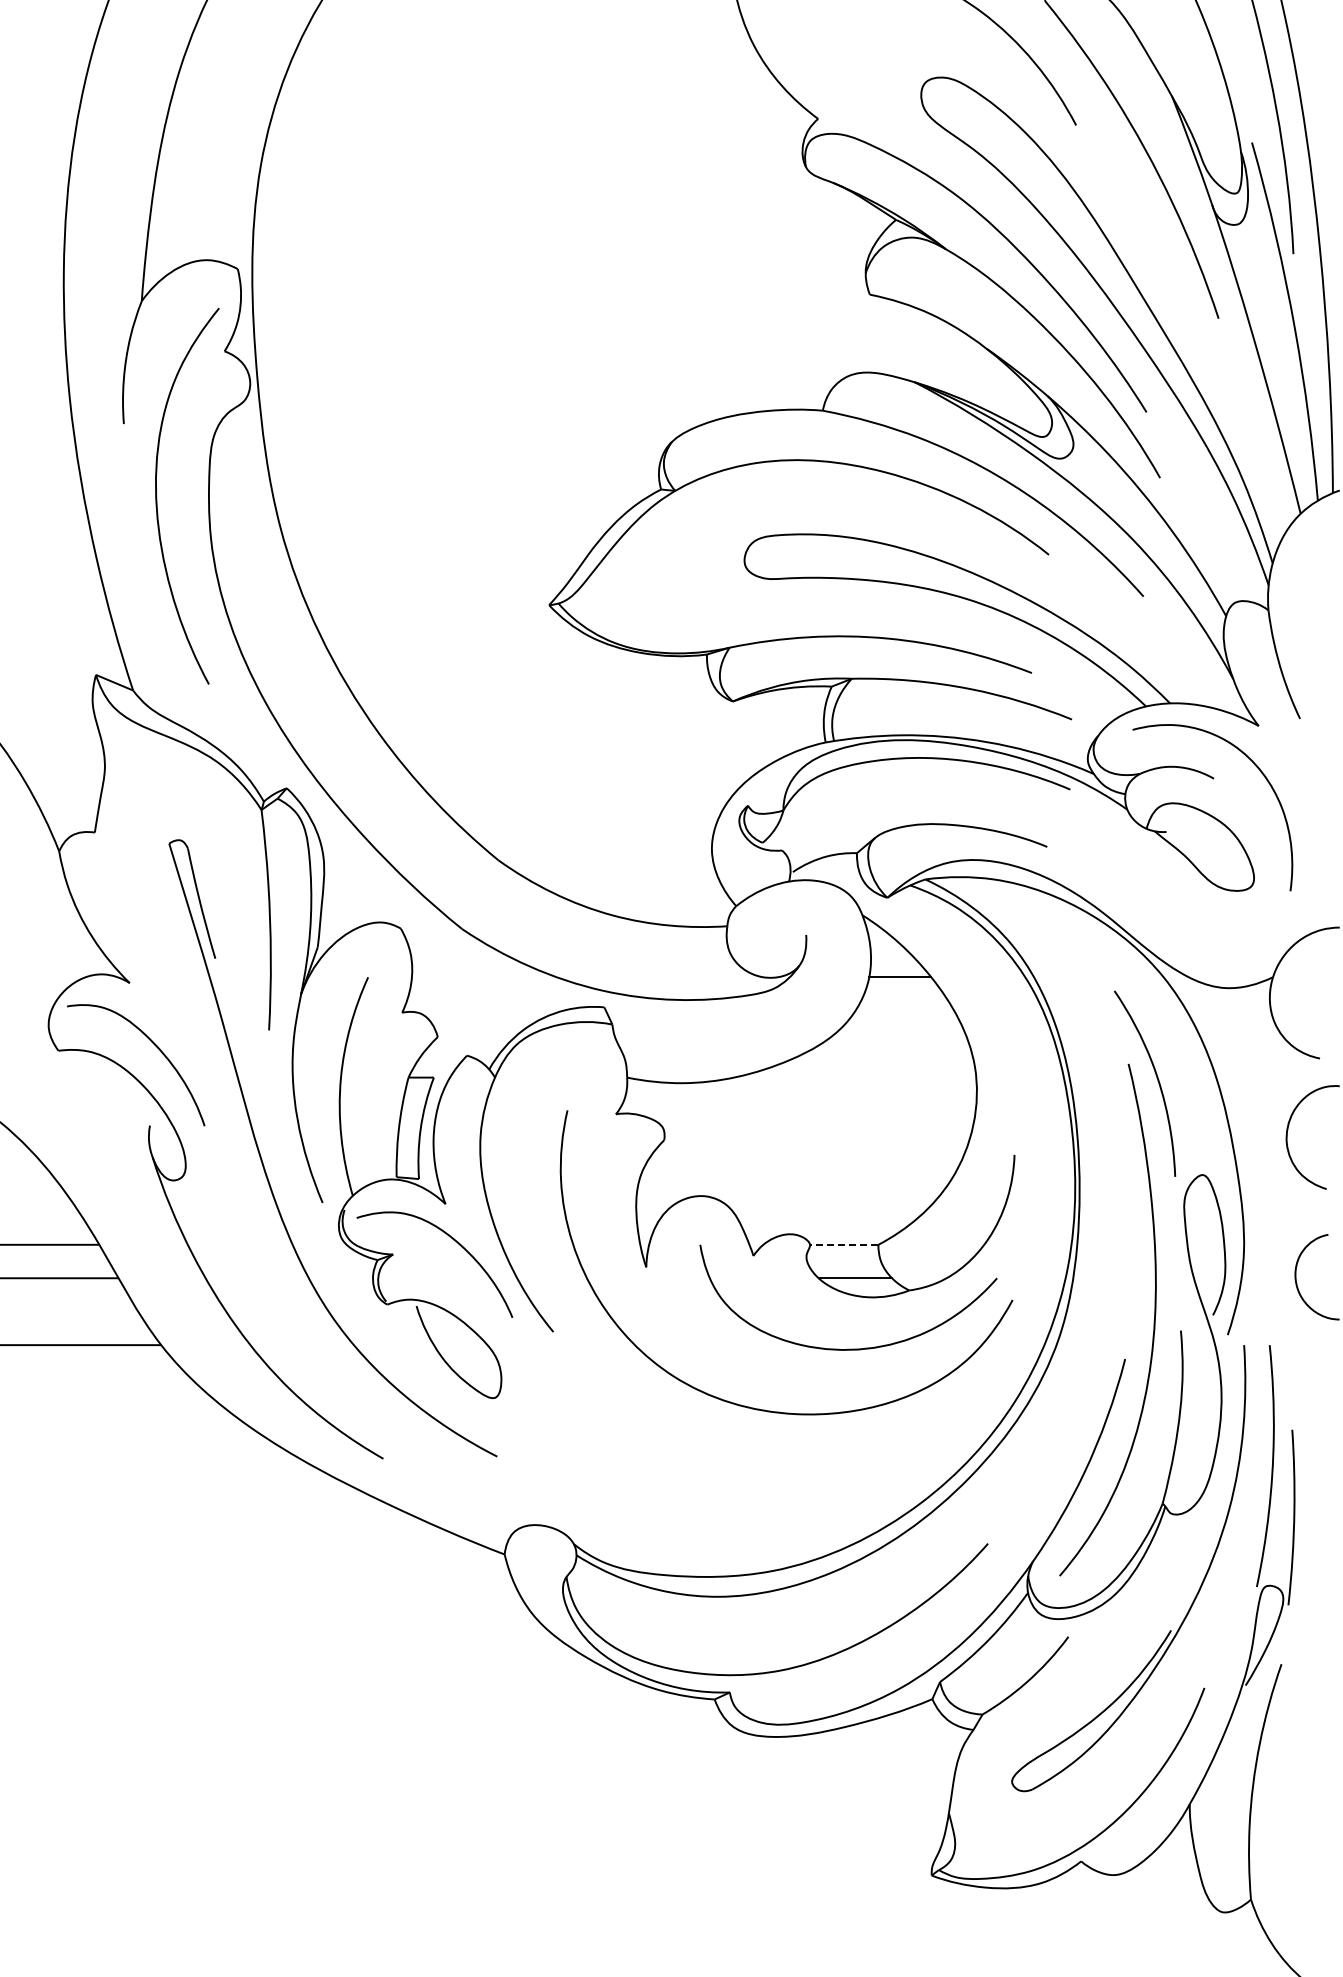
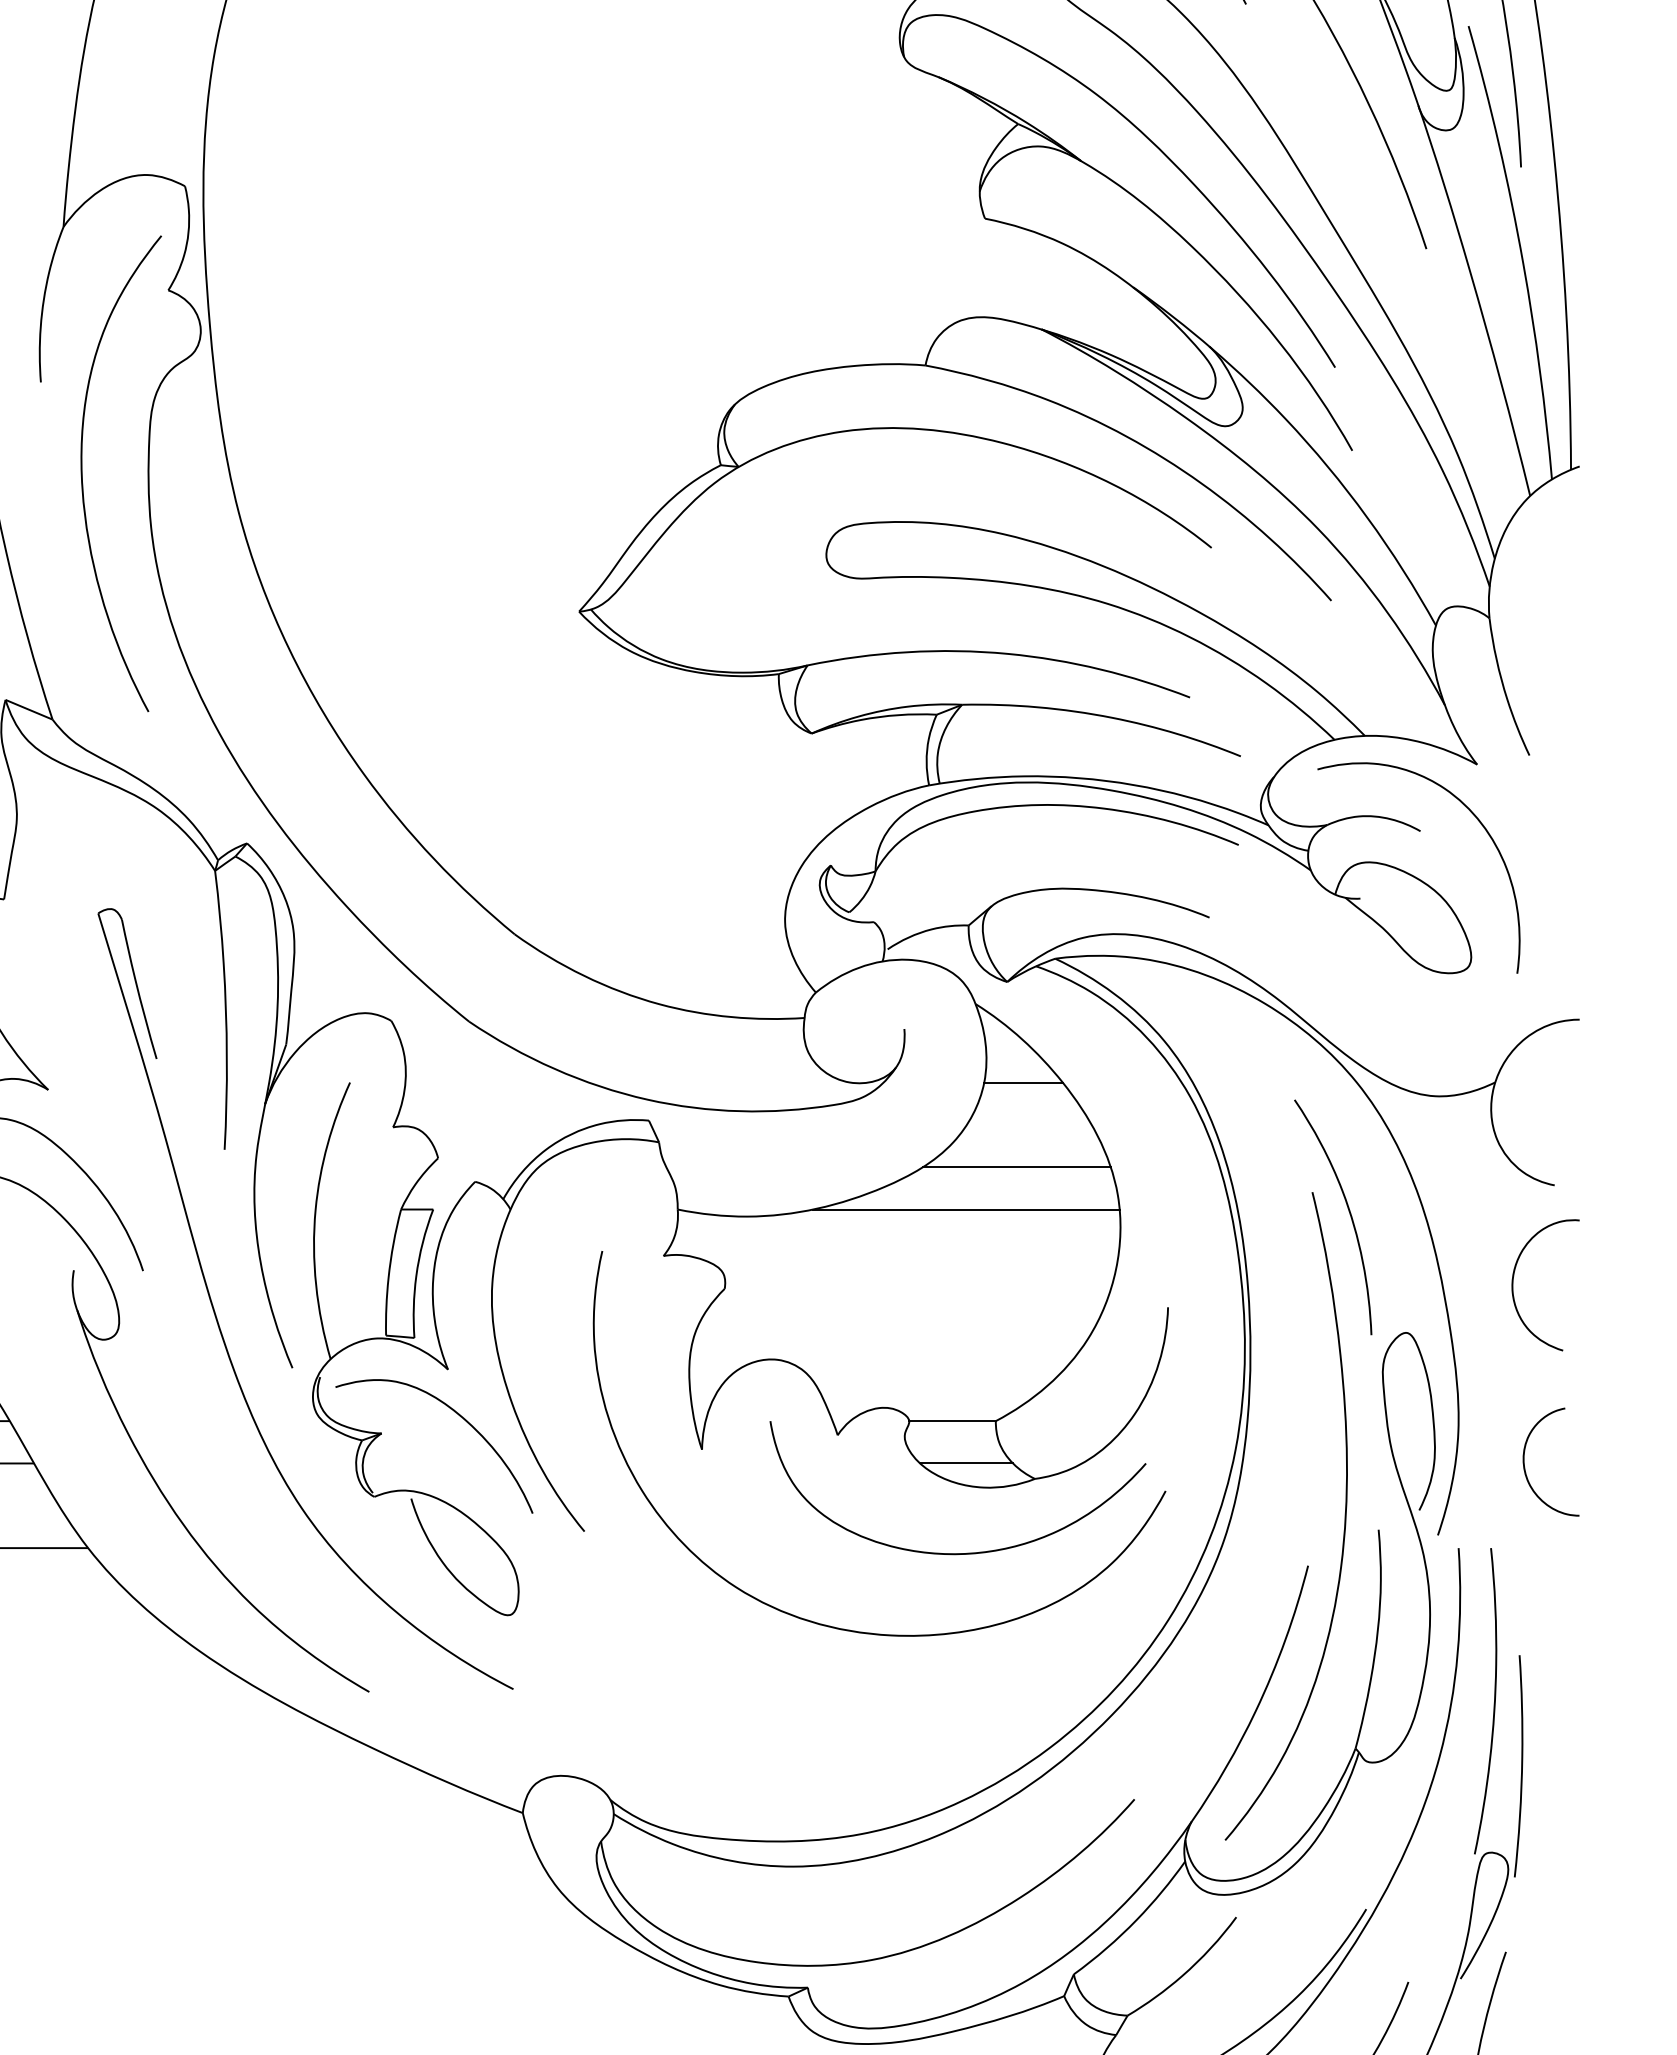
line: (894, 1044) -> (1016, 1167), added
line: (855, 1077) -> (966, 1209), added
line: (843, 1244) -> (951, 1420), dashed -> solid

